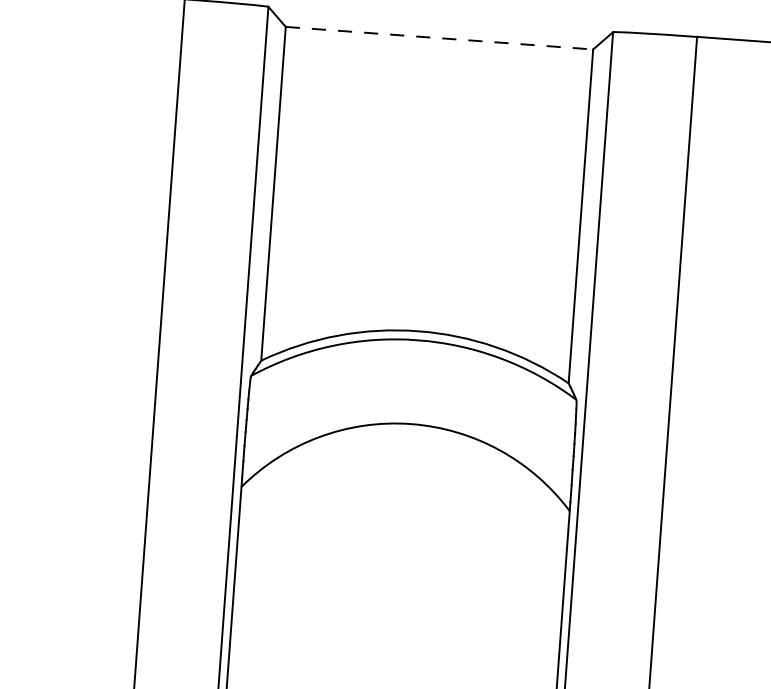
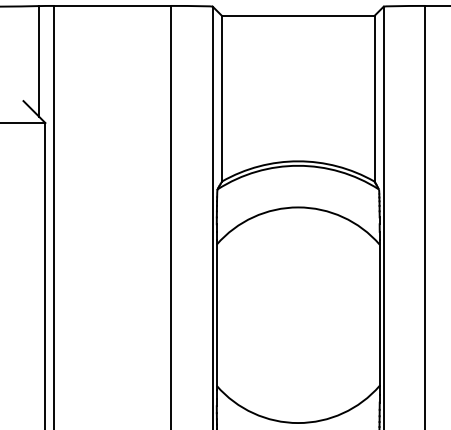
line: (439, 37) -> (298, 15), dashed -> solid

